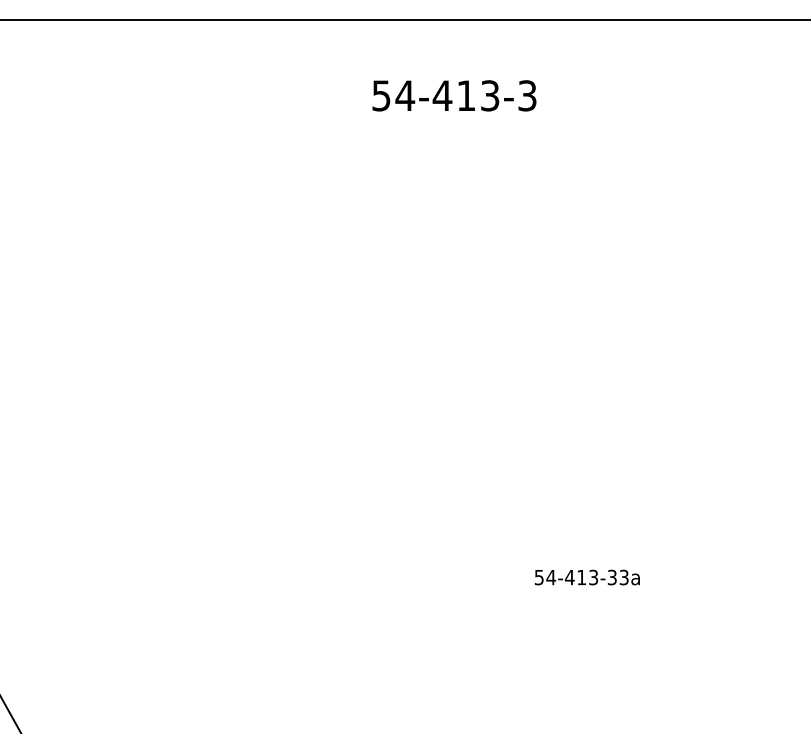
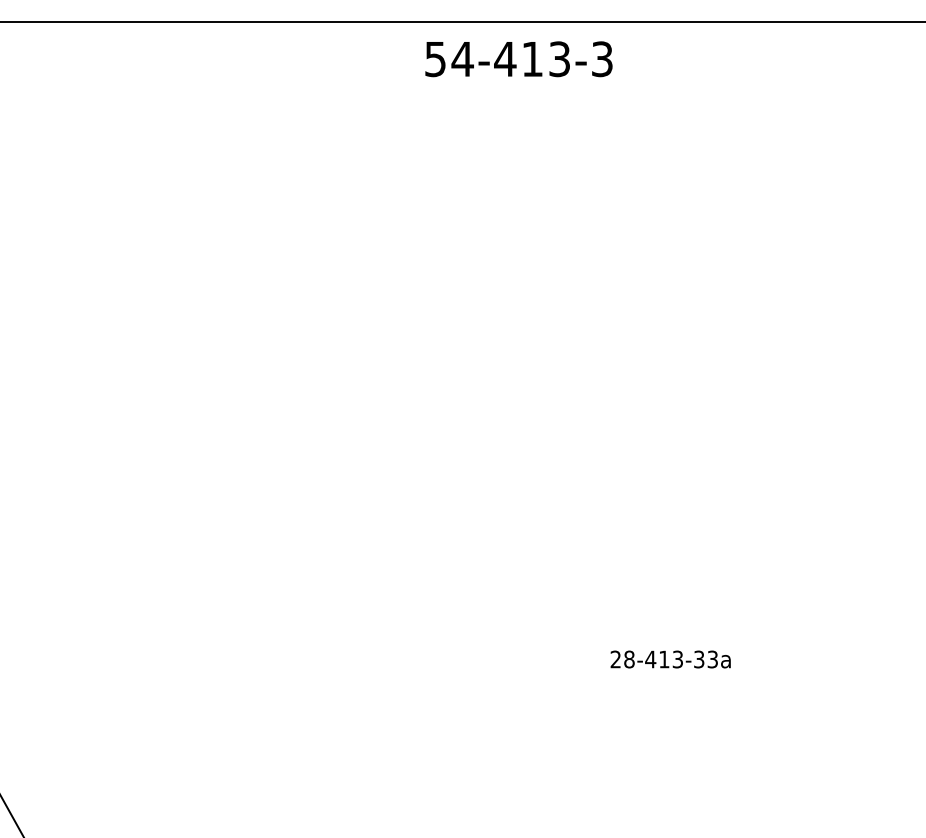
text: (454, 96) -> (518, 59), moved
text: (545, 577) -> (622, 659), 54-413-33a -> 28-413-33a

